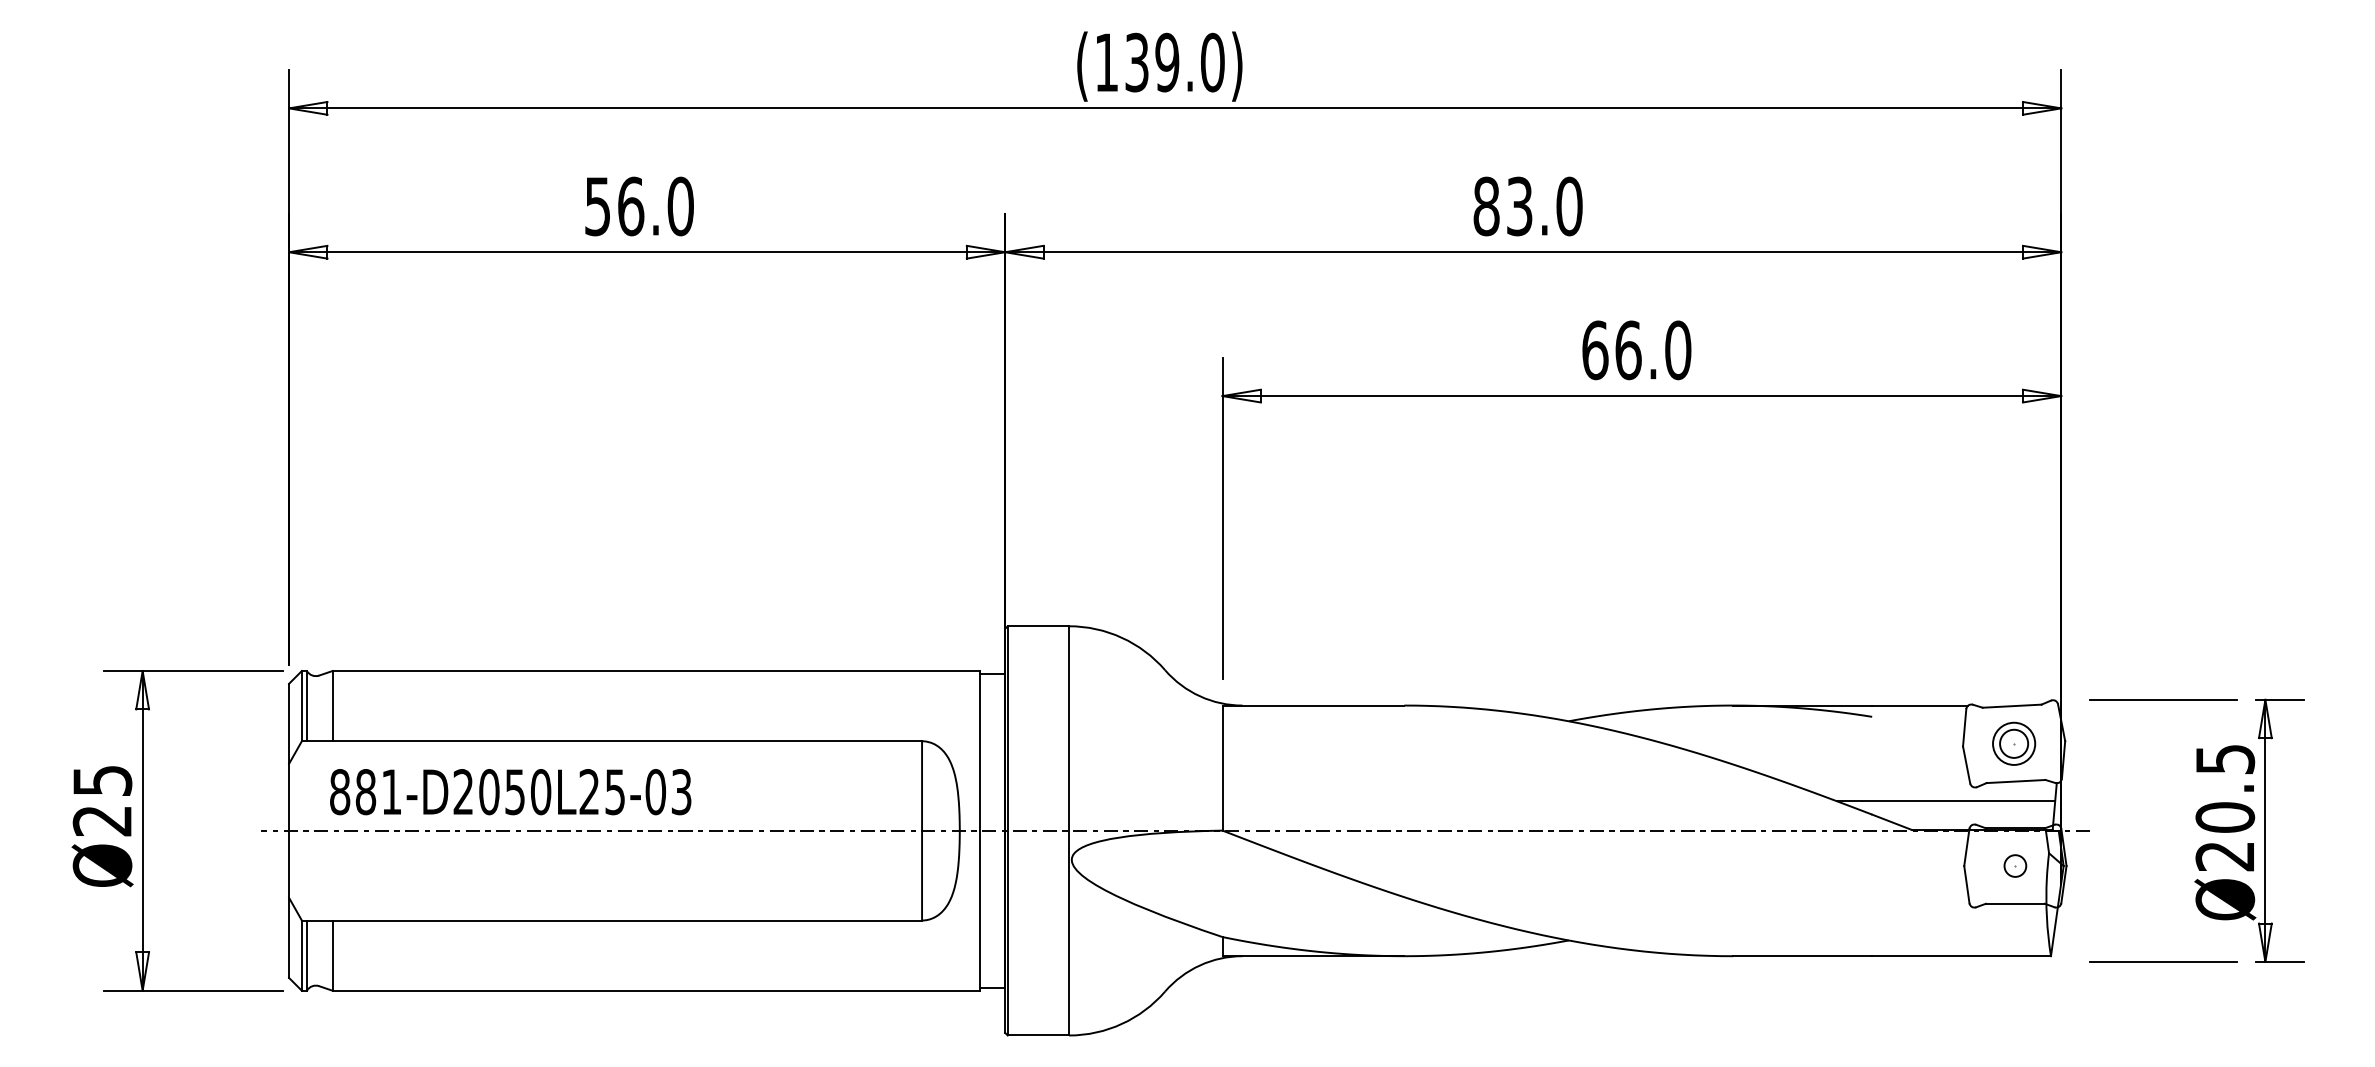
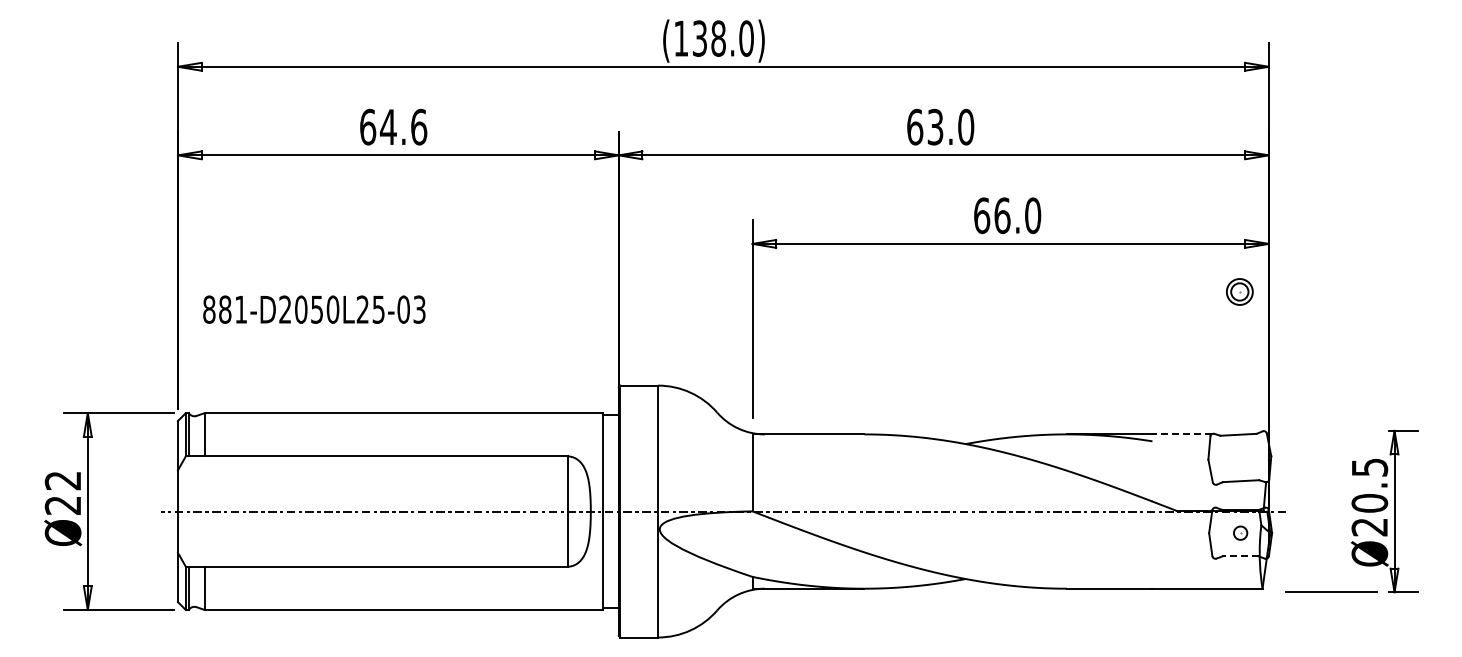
text: (1167, 62) -> (718, 38), (139.0) -> (138.0)
text: (639, 205) -> (393, 126), 56.0 -> 64.6
text: (1487, 205) -> (915, 126), 83.0 -> 63.0
line: (2163, 699) -> (1331, 430), removed
line: (1920, 705) -> (1182, 434), solid -> dashed
part: (2013, 743) -> (1239, 291), moved
text: (101, 780) -> (62, 480), Ø25 -> Ø22
text: (510, 791) -> (314, 309), moved
line: (1945, 801) -> (1197, 493), removed
line: (2015, 903) -> (1240, 556), solid -> dashed

